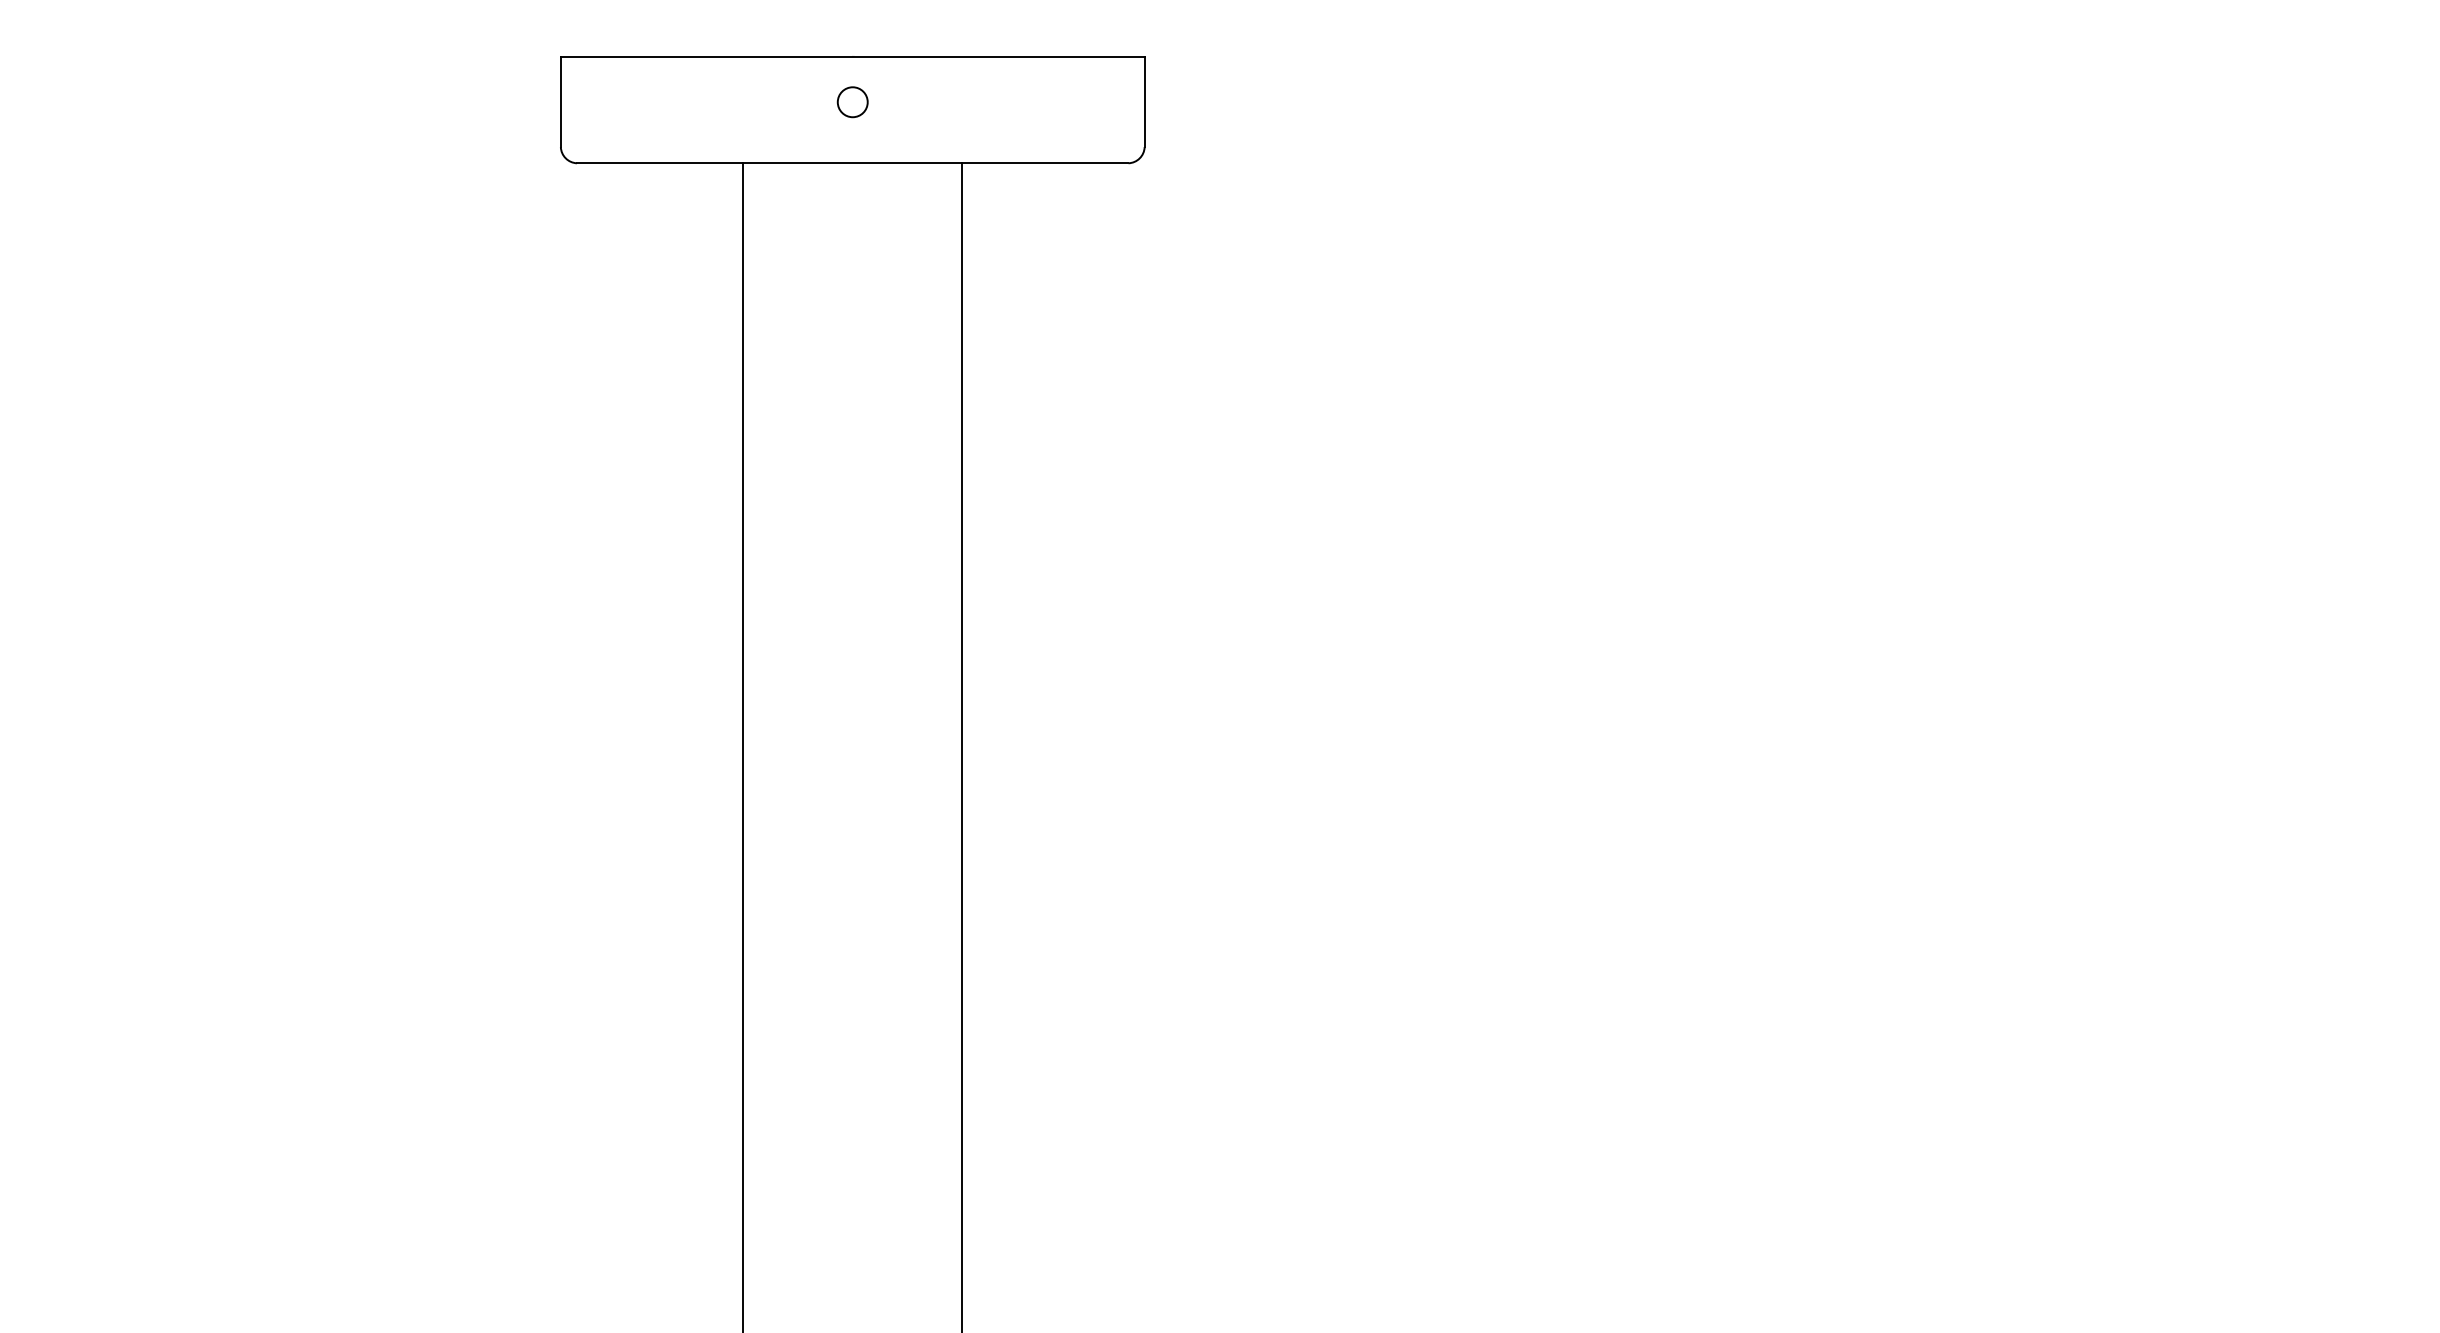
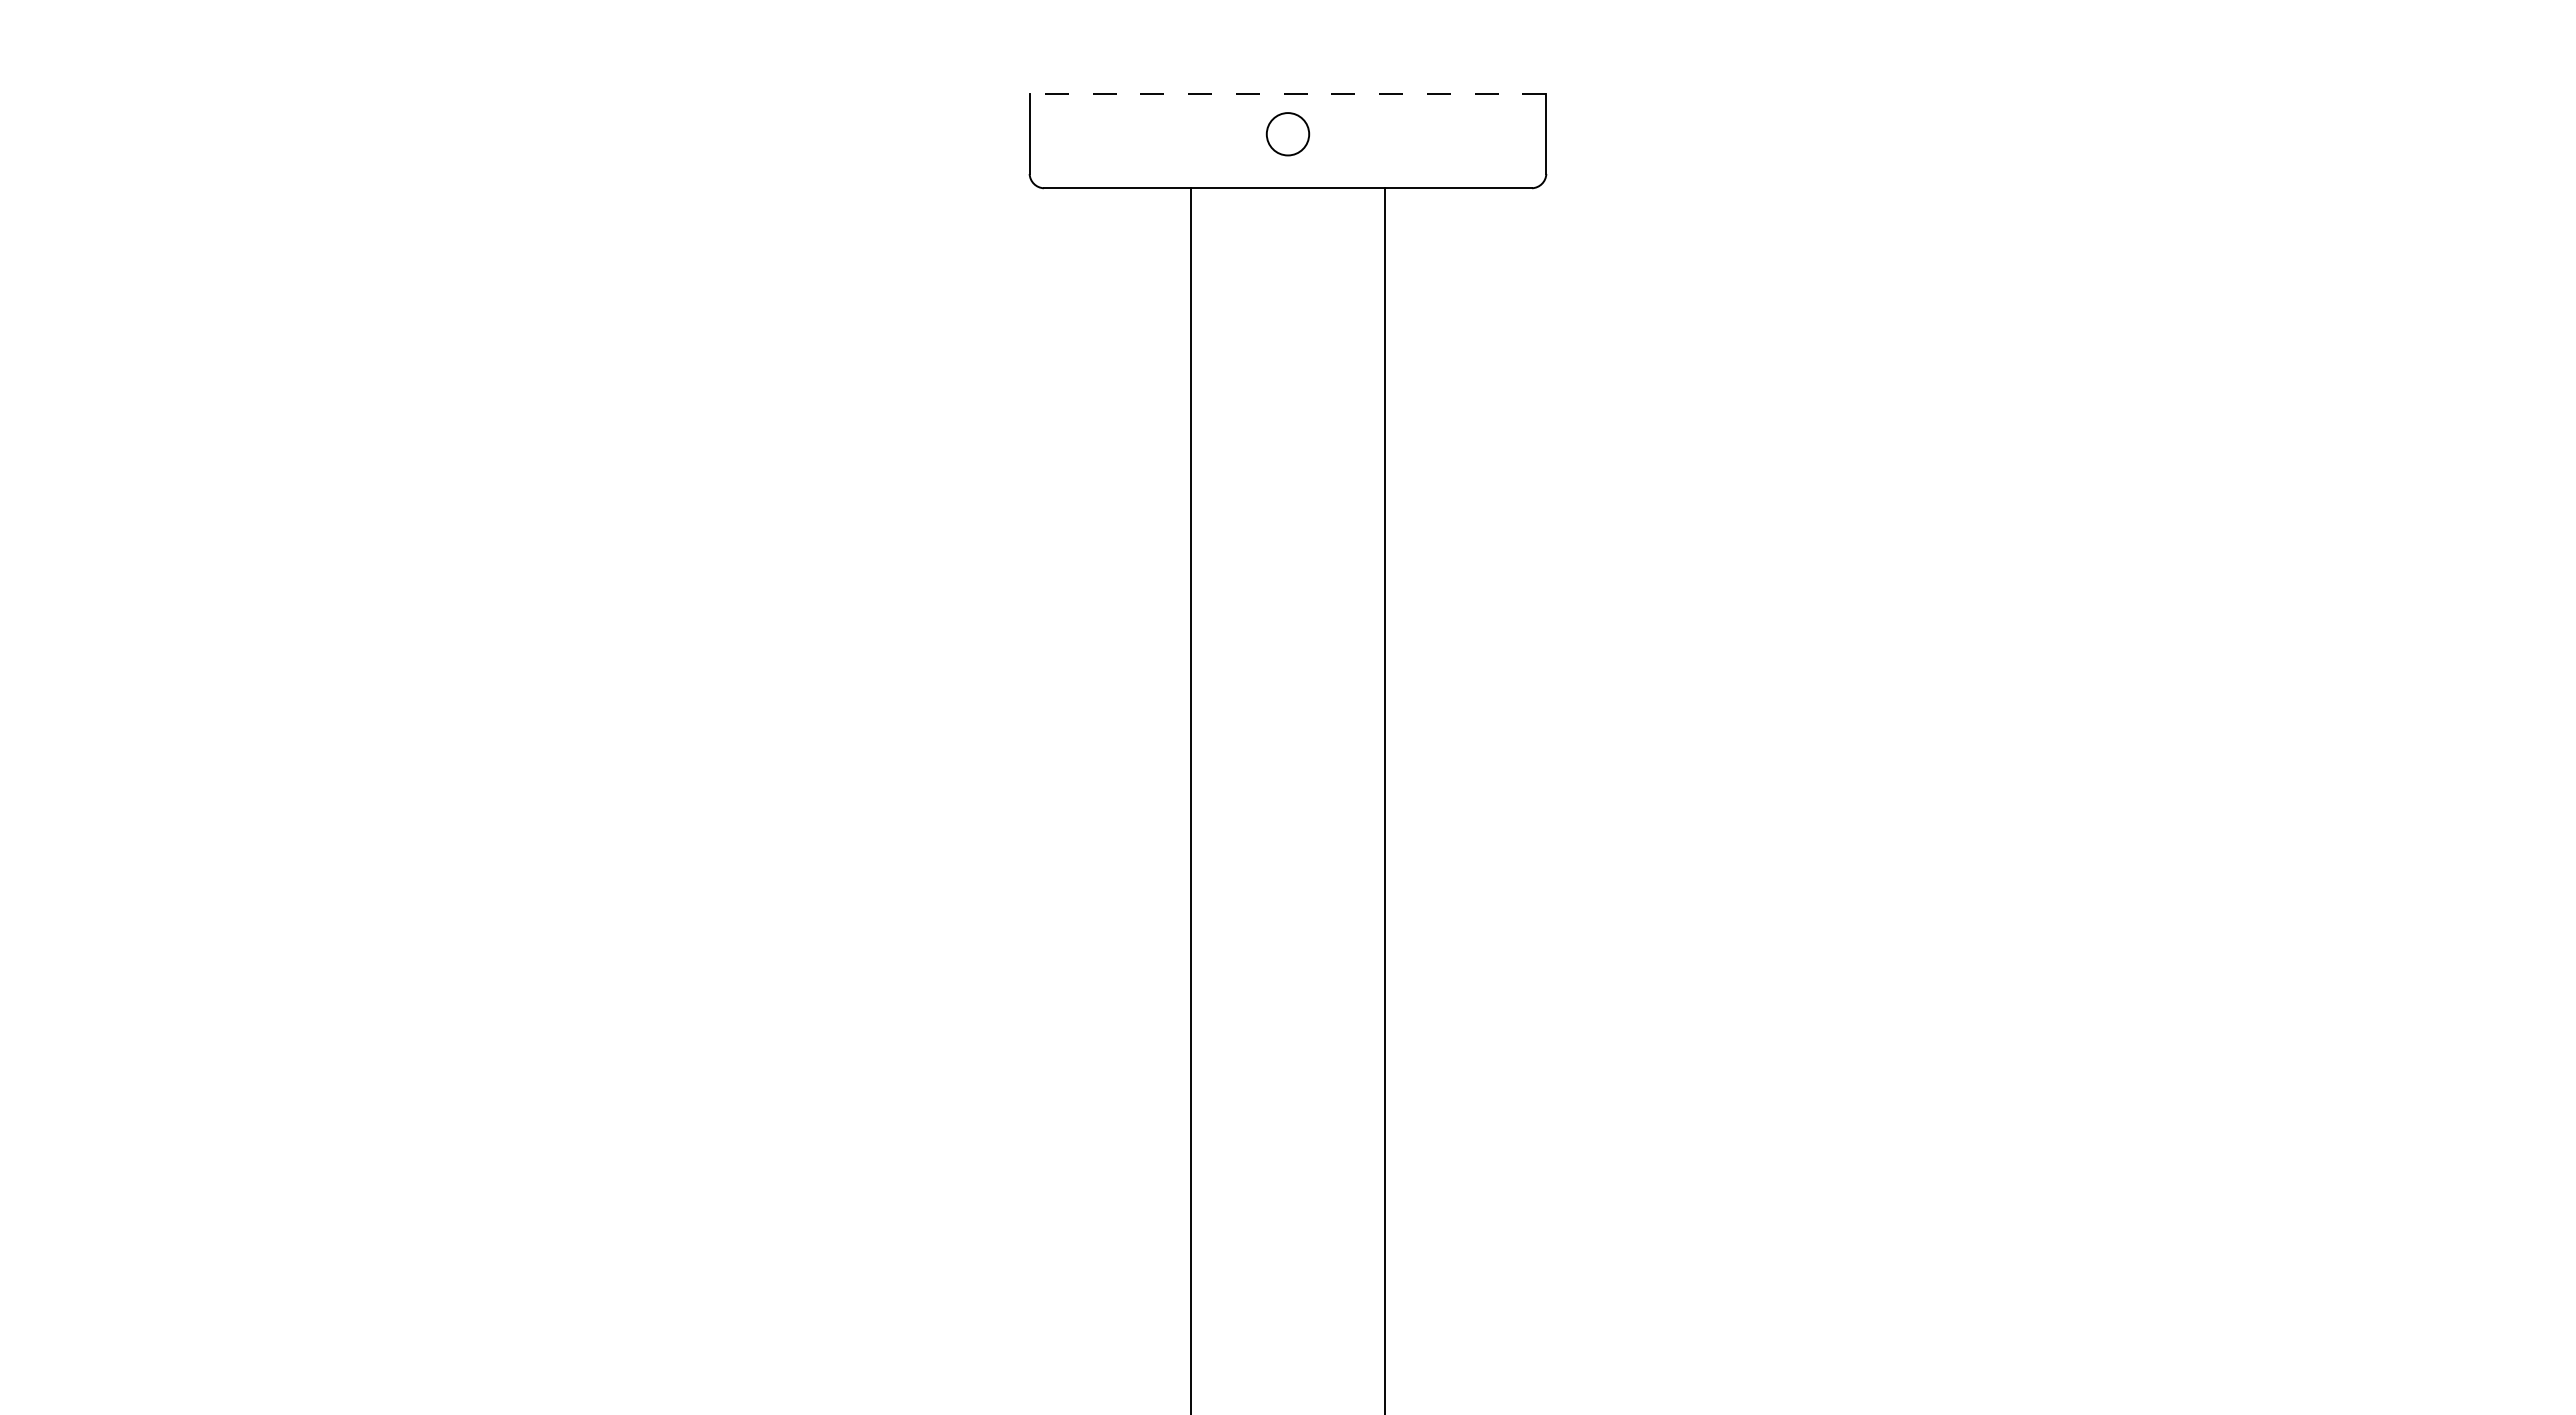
line: (852, 57) -> (1287, 94), solid -> dashed
circle: (852, 102) -> (1287, 134), size x1.6

